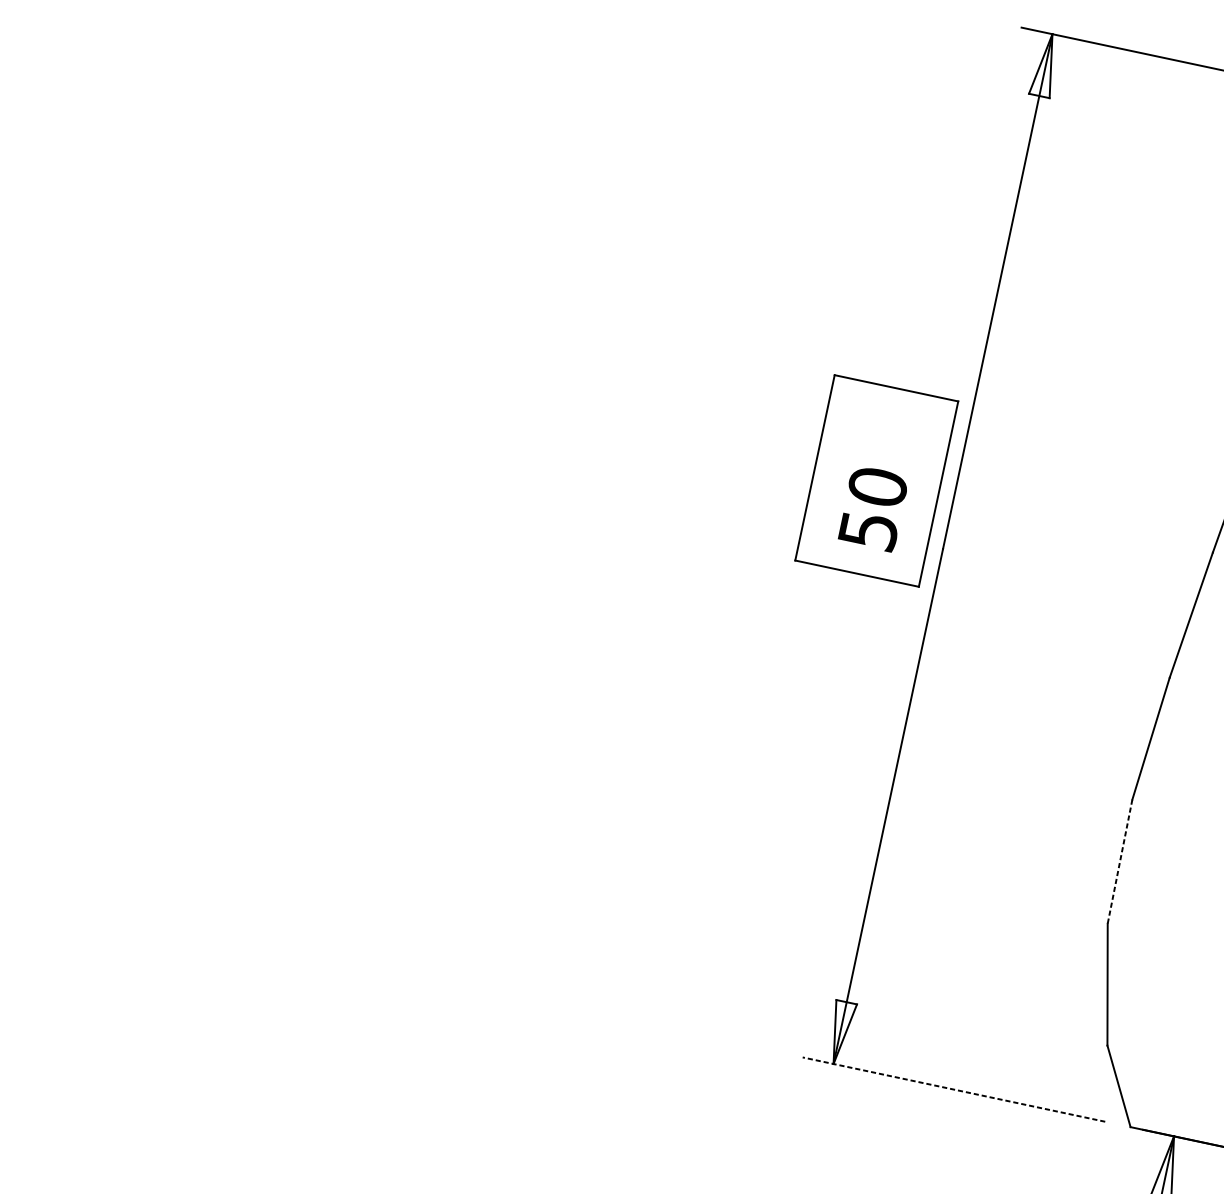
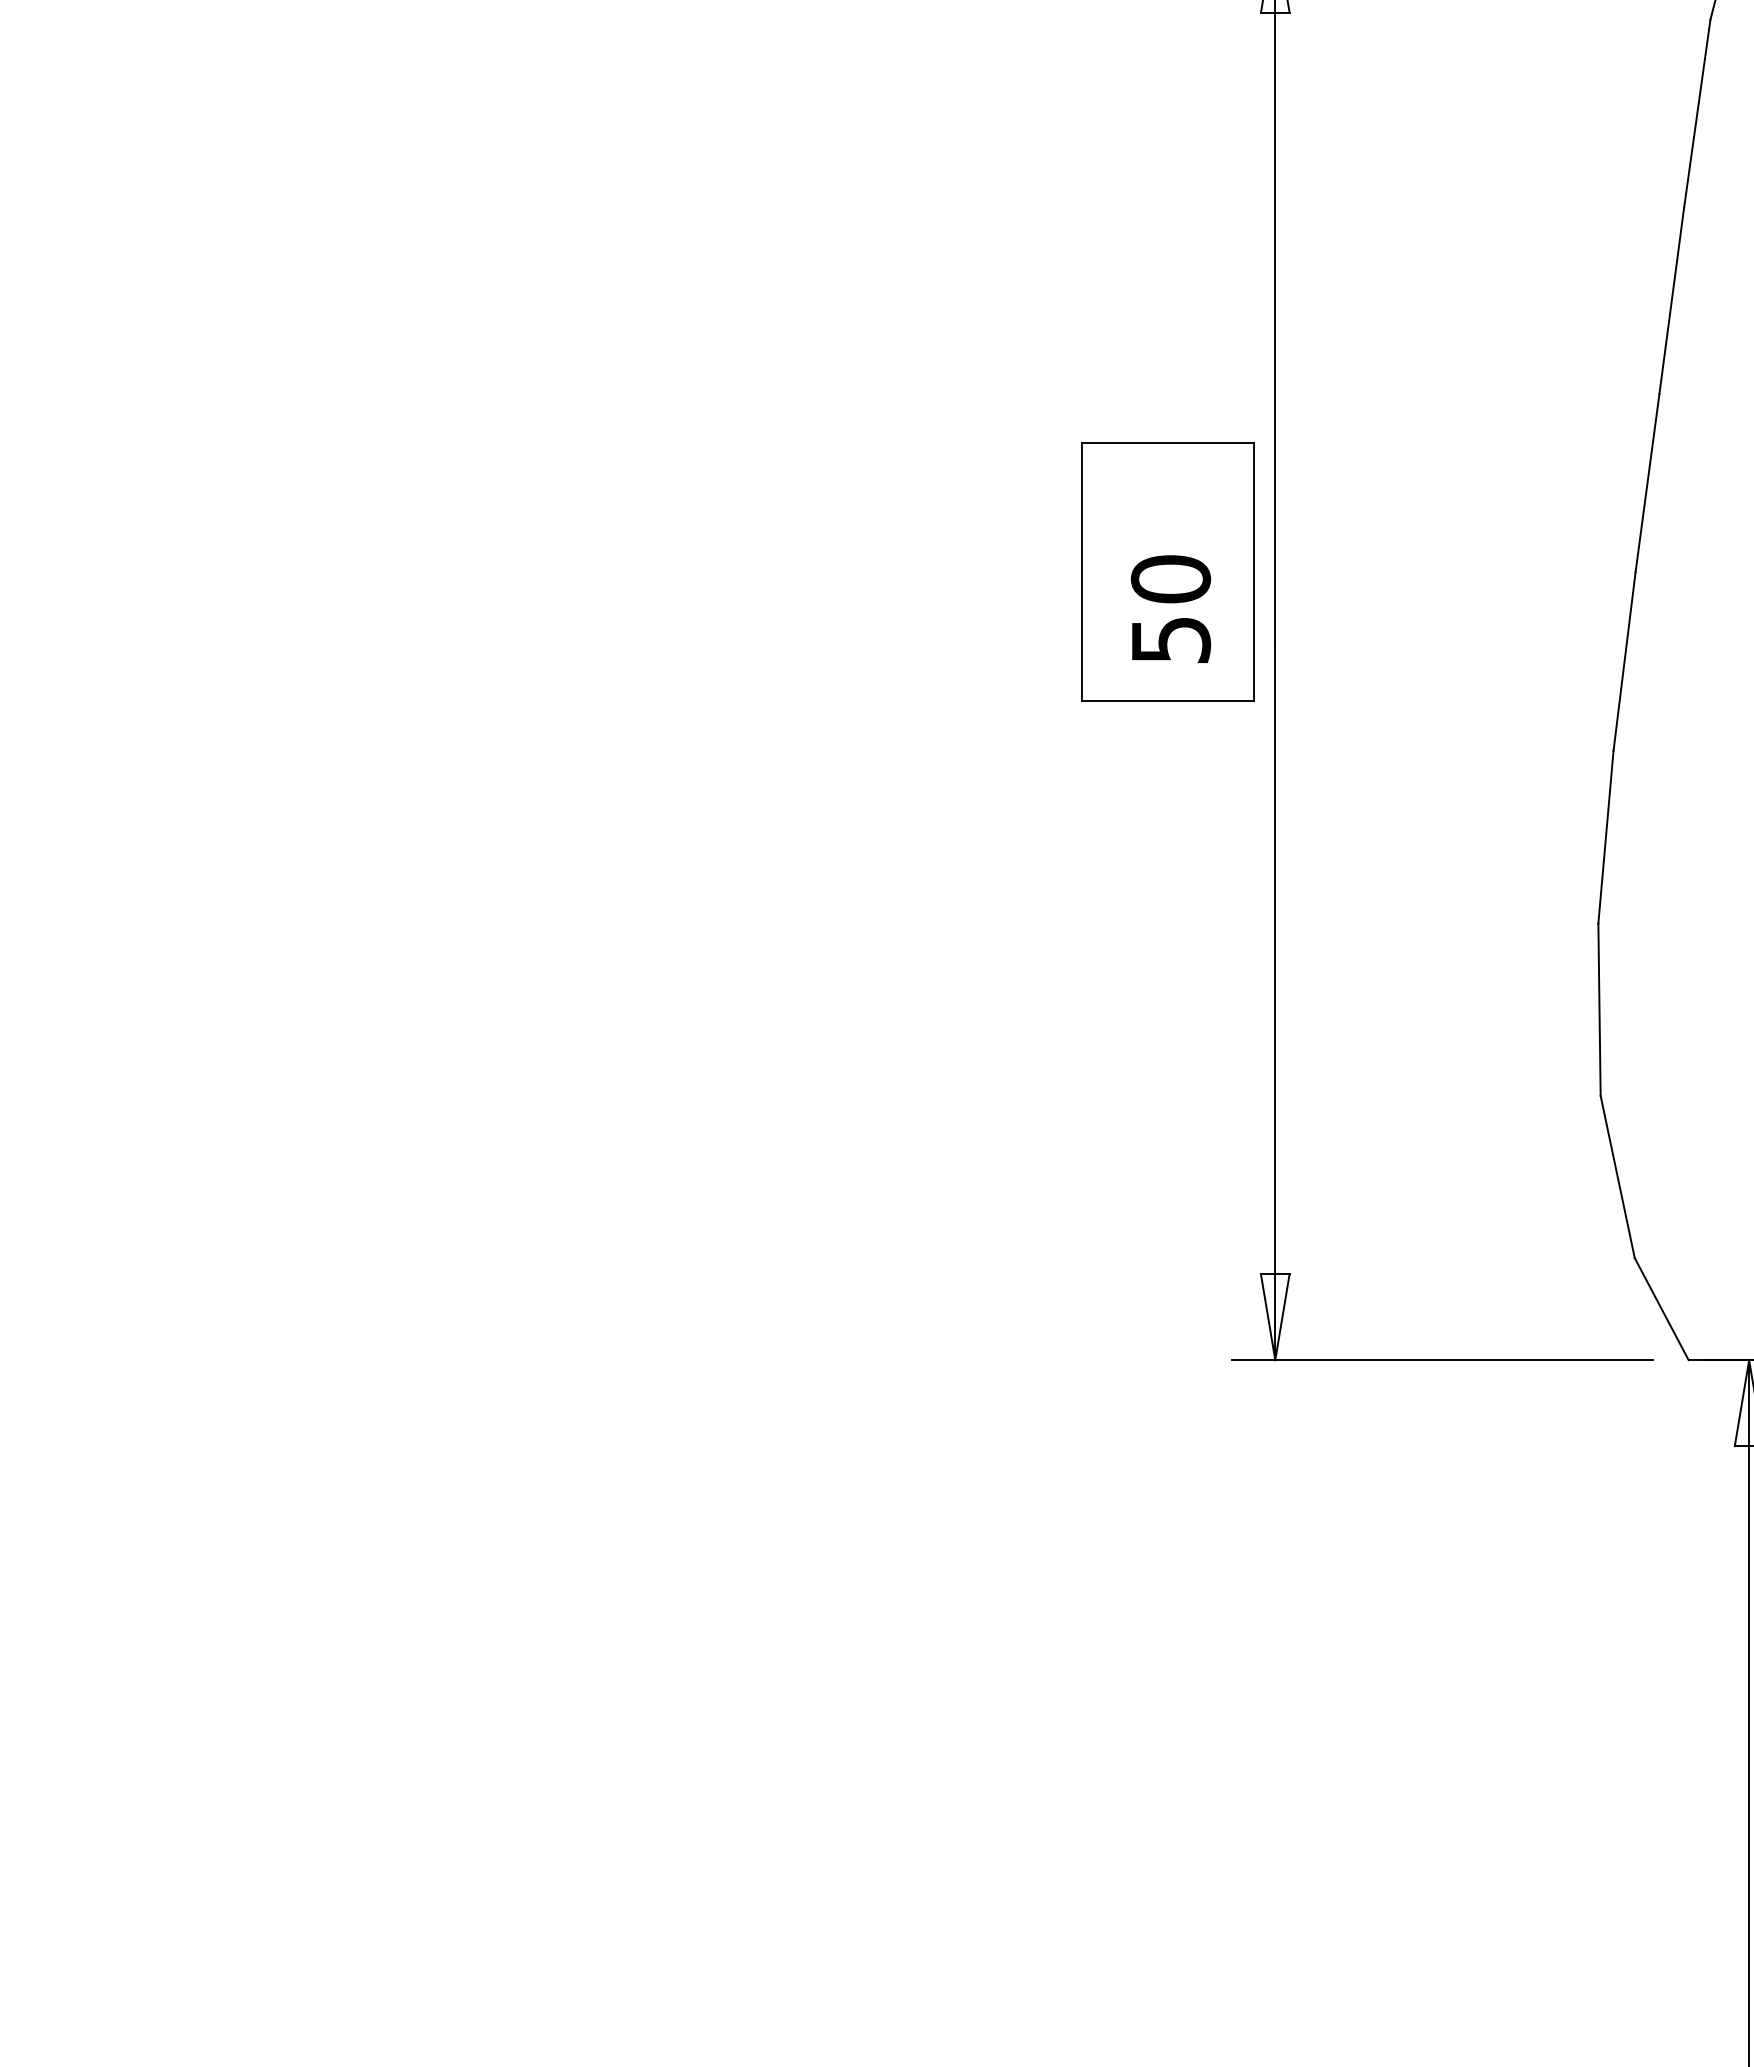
line: (1119, 862) -> (1599, 1010), dashed -> solid
line: (953, 1089) -> (1442, 1360), dashed -> solid

